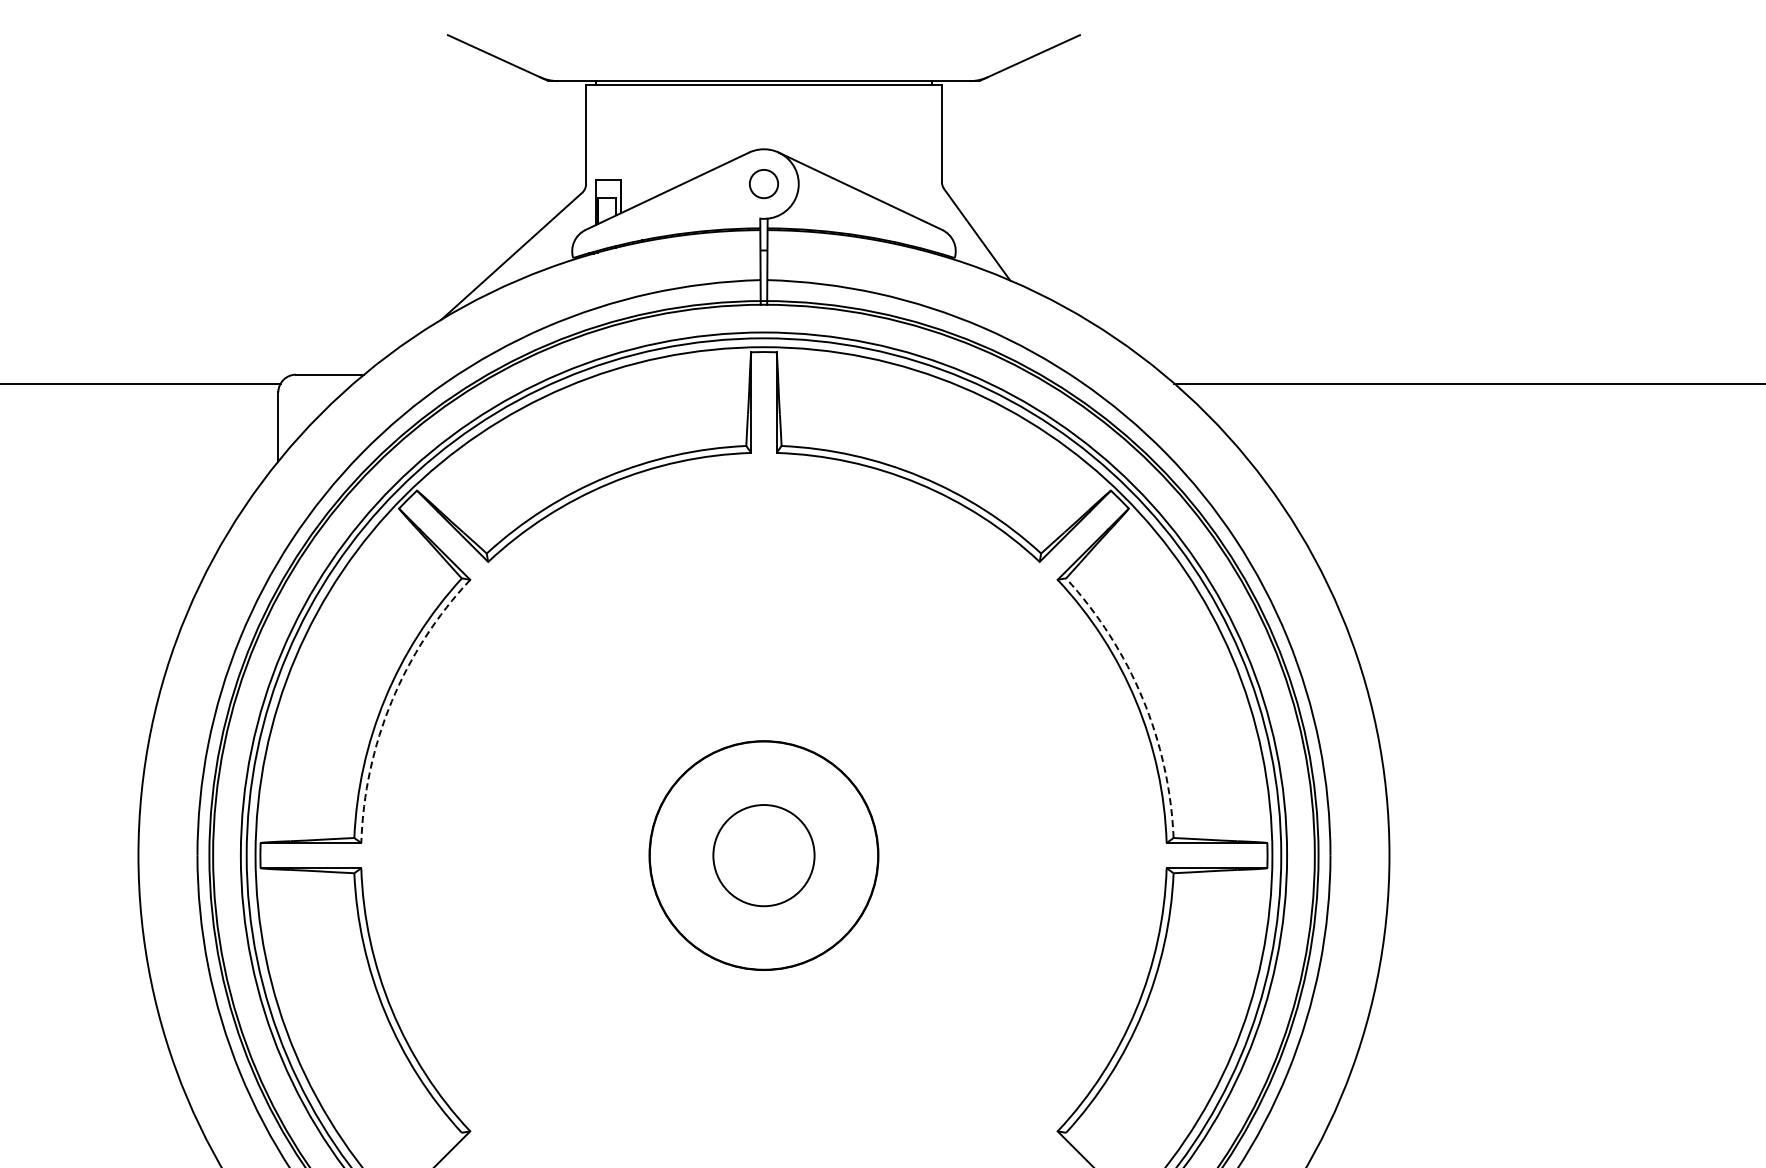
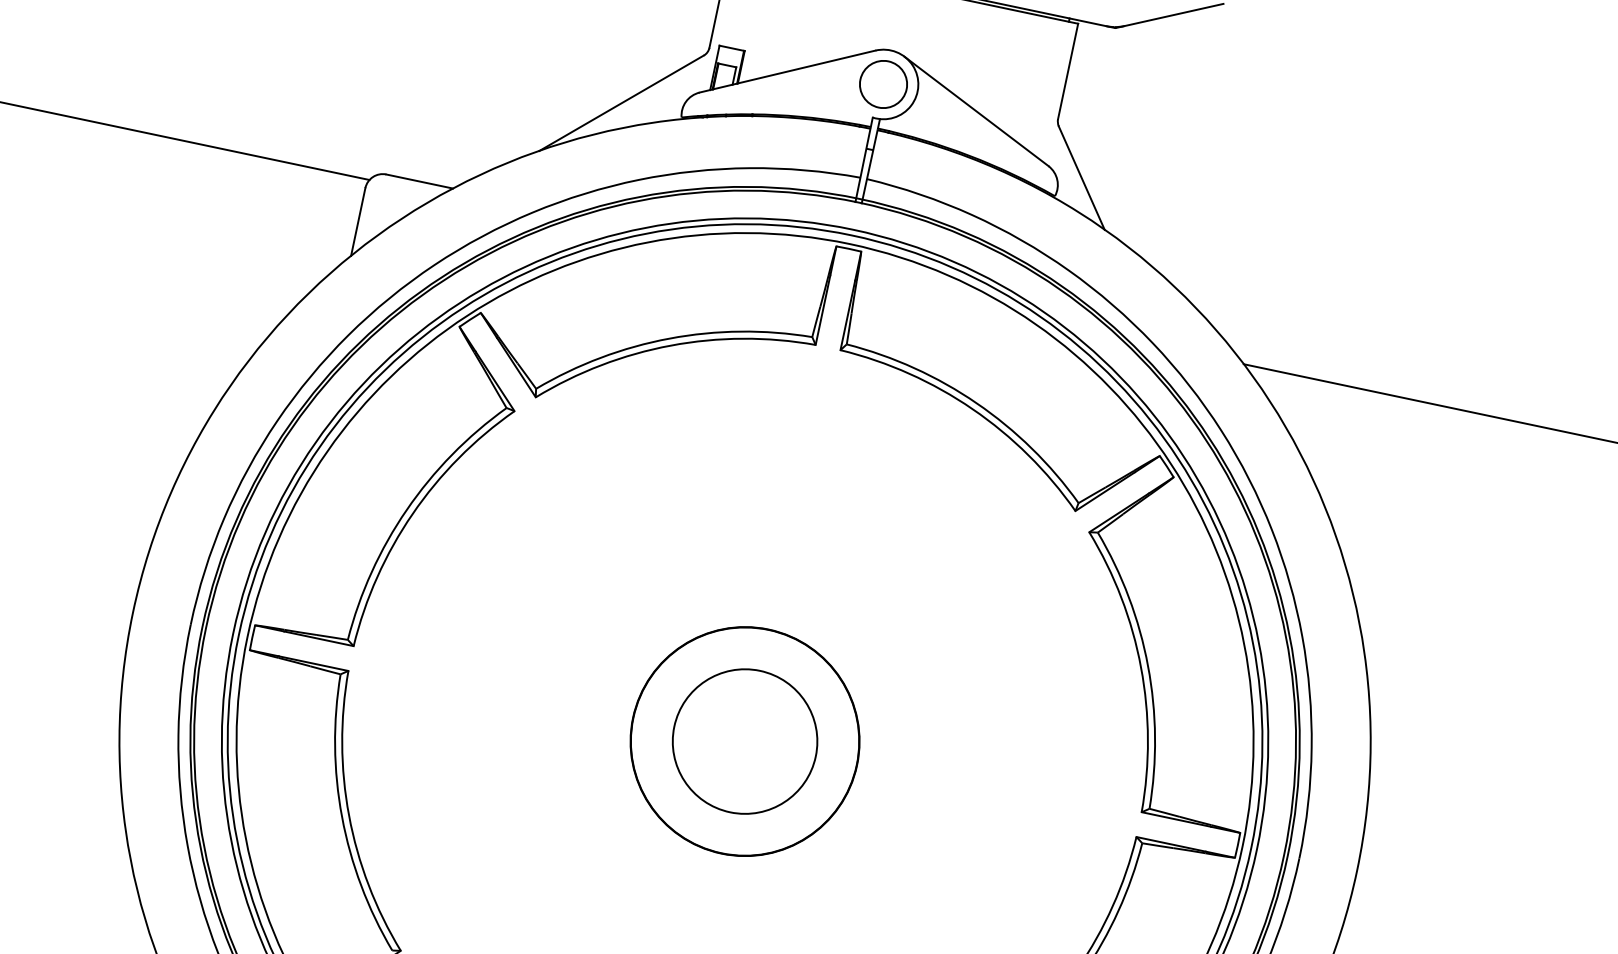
circle: (763, 183) -> (883, 83), size x1.67
arc: (1142, 698) -> (1147, 665), dashed -> solid
arc: (391, 701) -> (412, 513), dashed -> solid
circle: (763, 855) -> (744, 741), size x1.43

